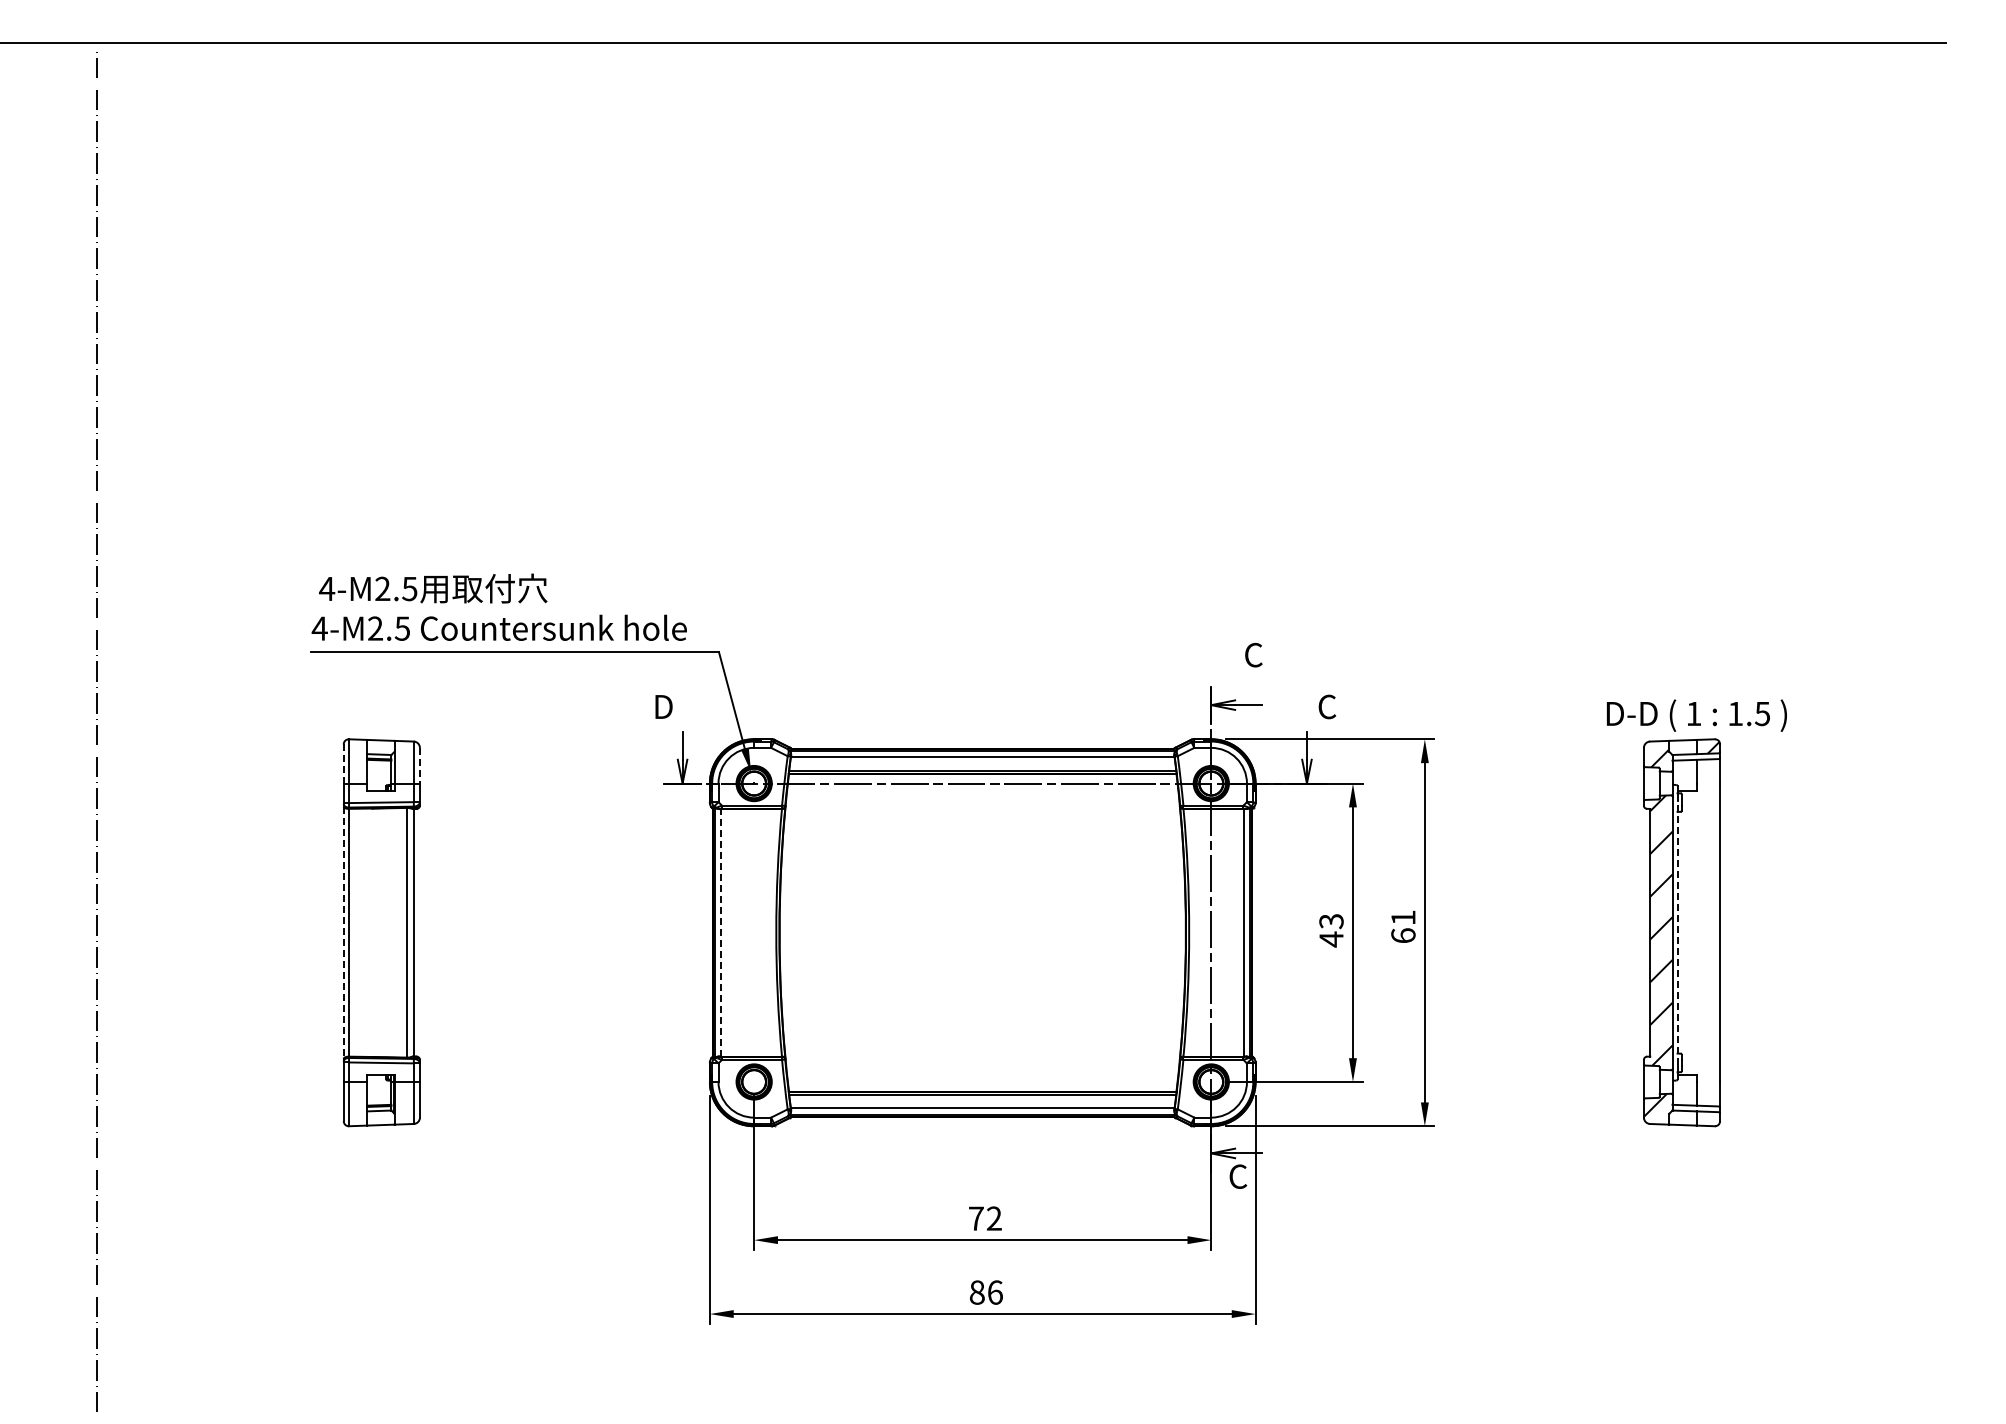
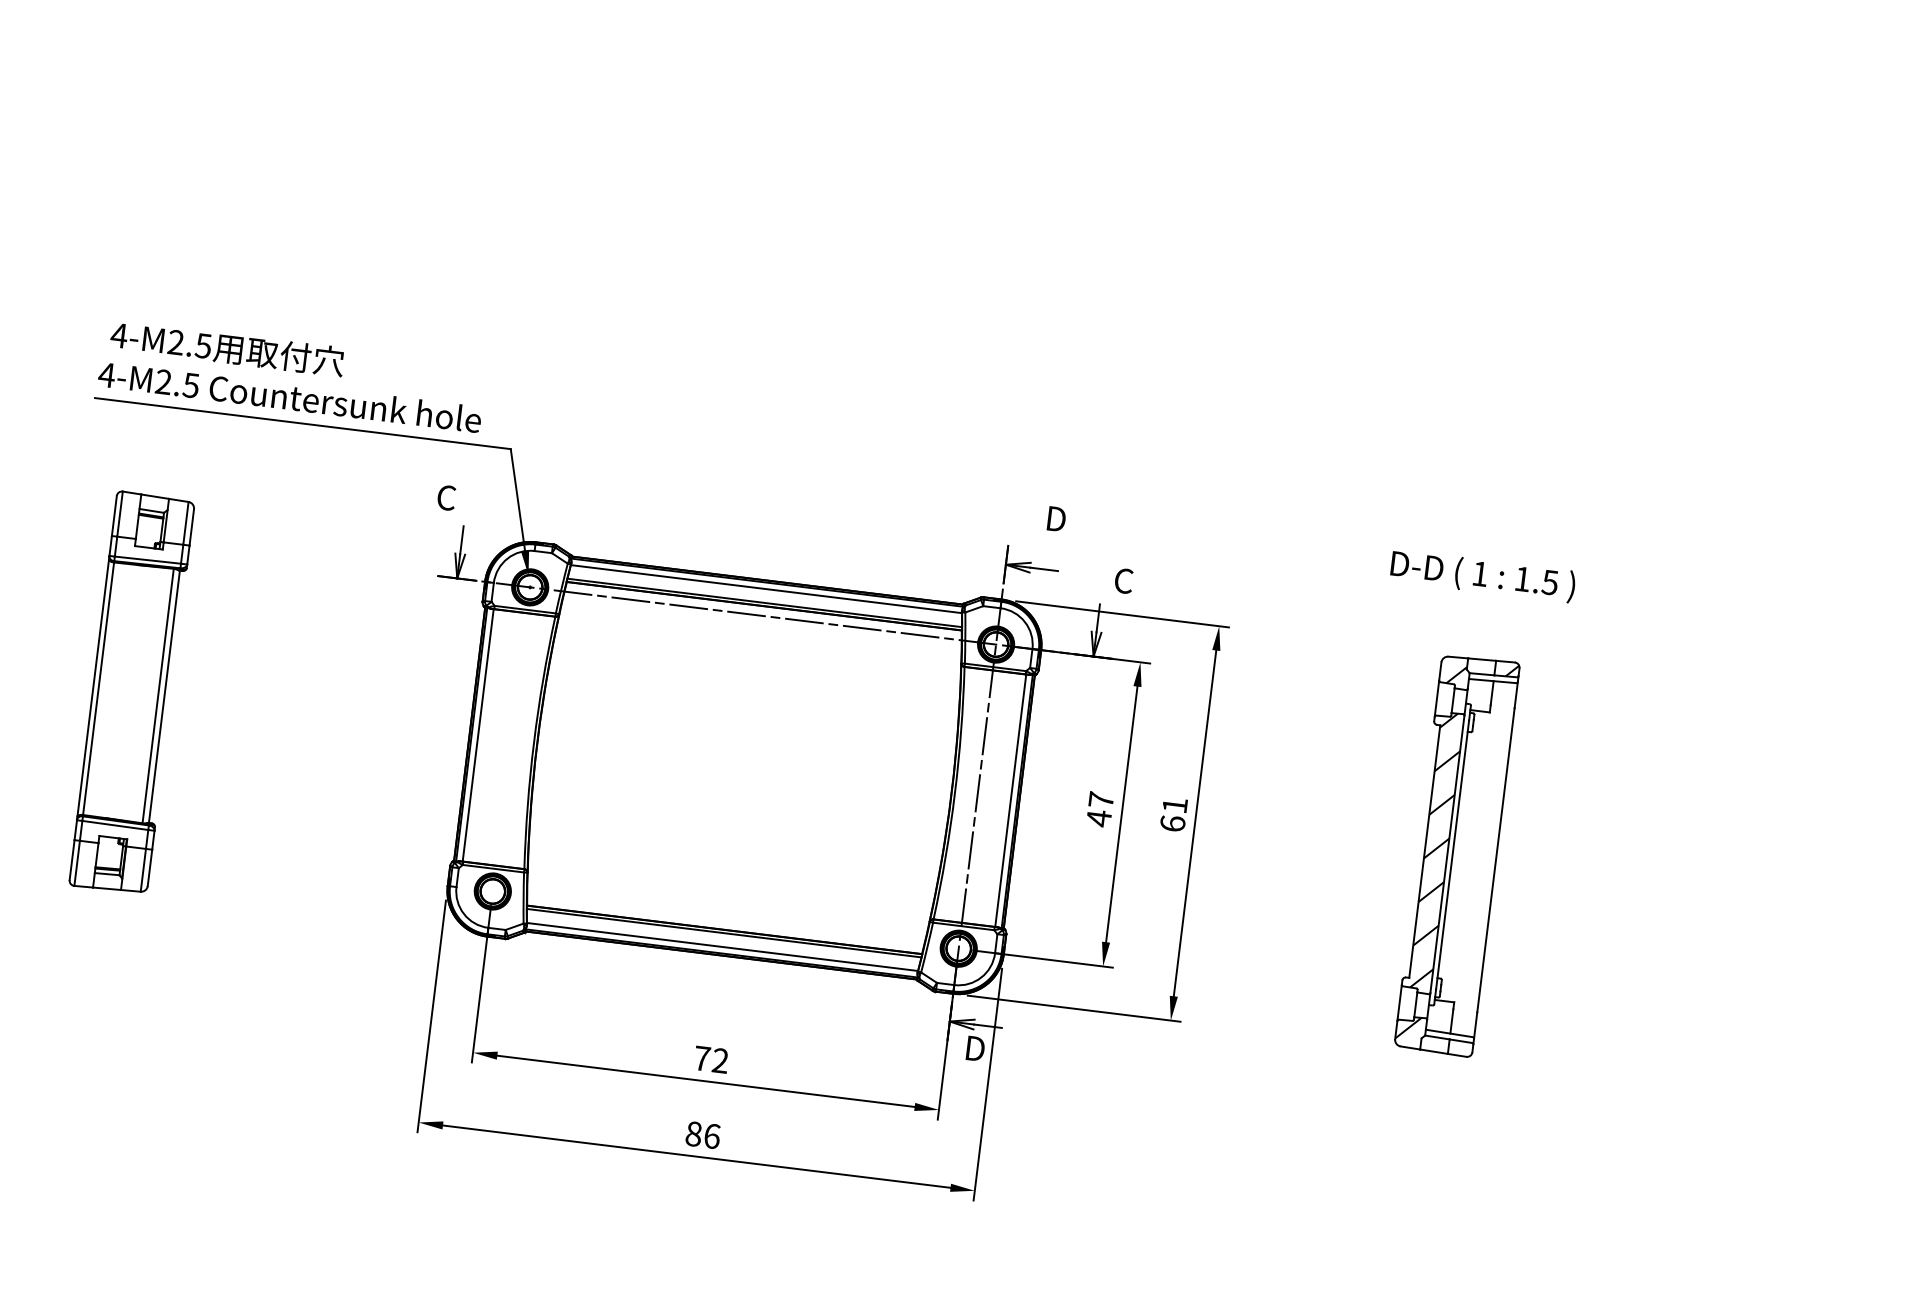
text: (1254, 654) -> (1056, 518), C -> D
text: (663, 706) -> (447, 497), D -> C
text: (1696, 715) -> (1482, 575), moved
line: (343, 763) -> (114, 515), dashed -> solid
line: (419, 765) -> (191, 527), dashed -> solid
text: (1331, 921) -> (1101, 800), 43 -> 47
line: (343, 932) -> (93, 687), dashed -> solid
line: (721, 932) -> (478, 735), dashed -> solid
line: (1677, 932) -> (1452, 854), dashed -> solid
text: (1238, 1176) -> (974, 1048), C -> D

